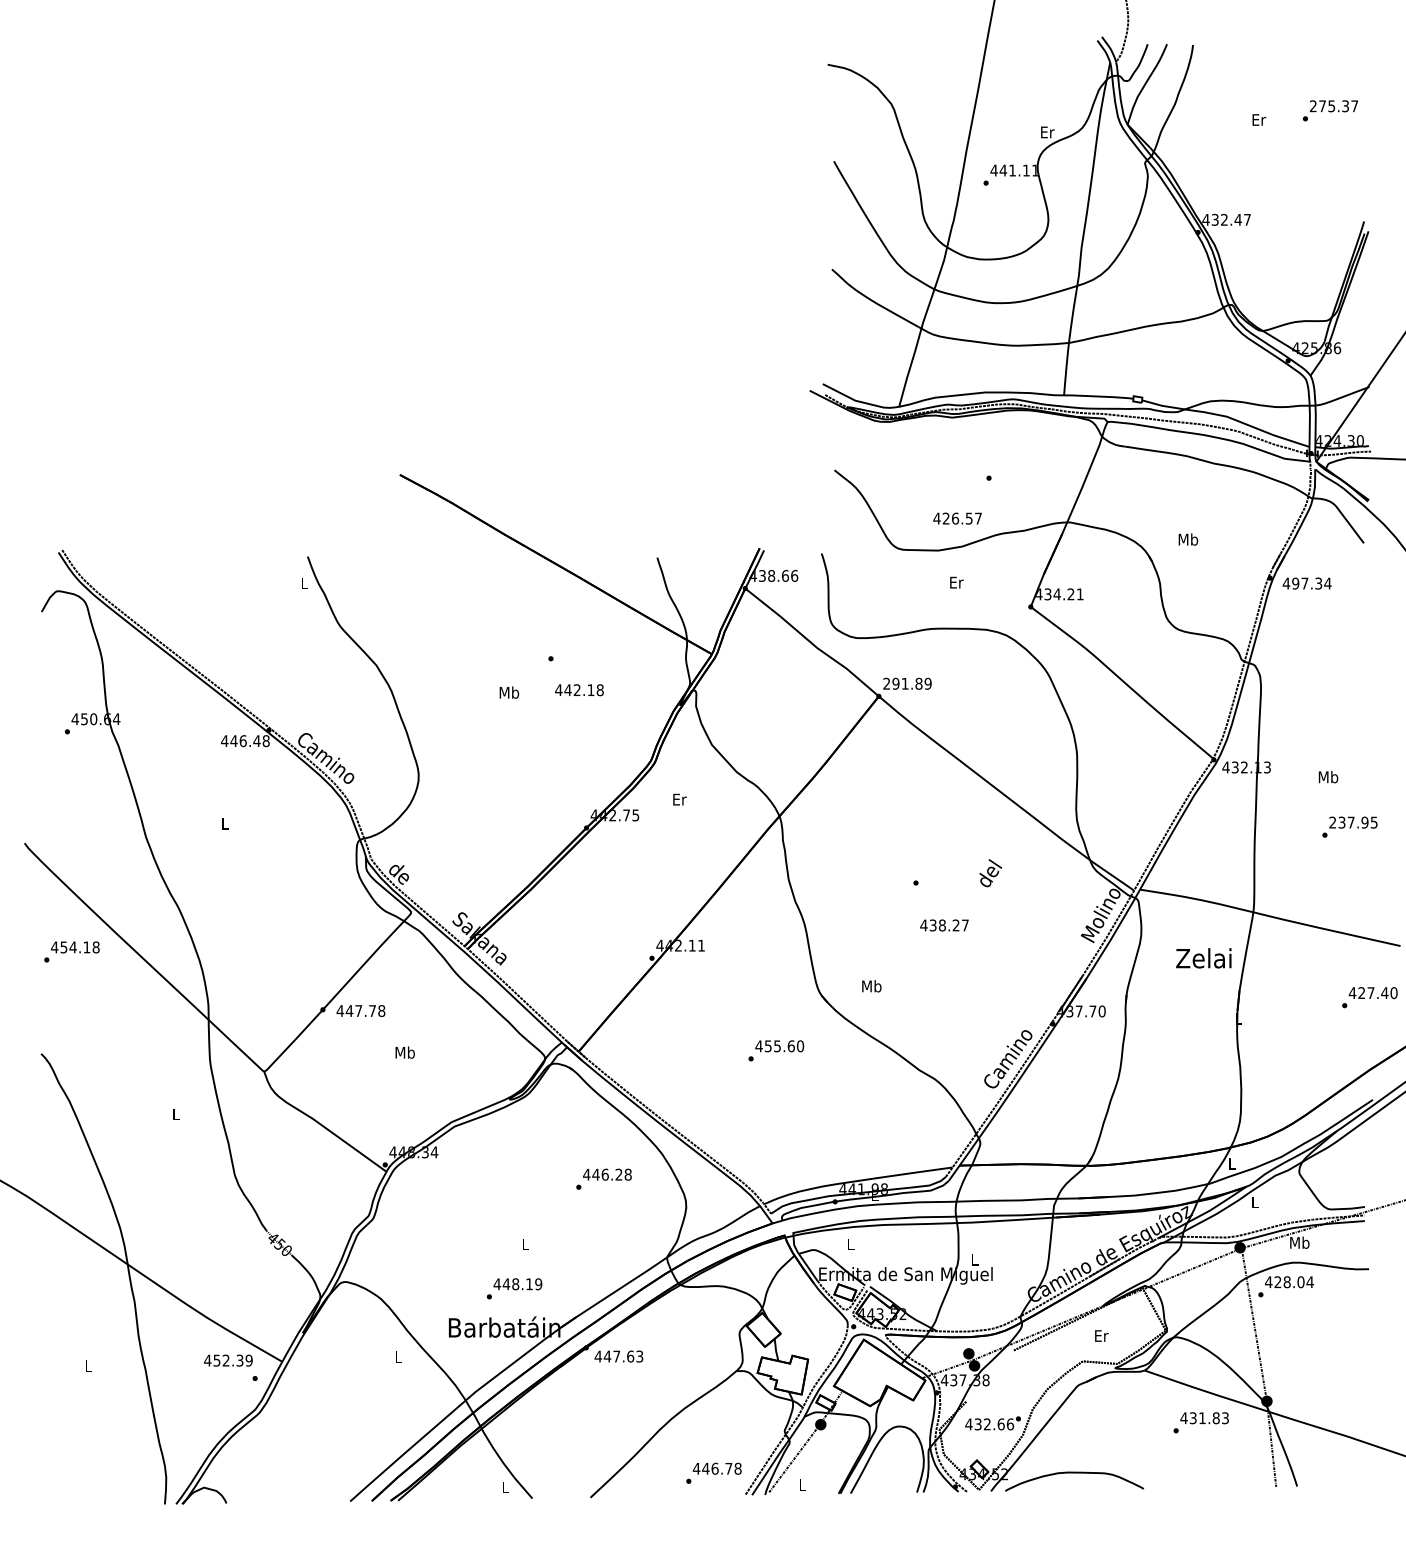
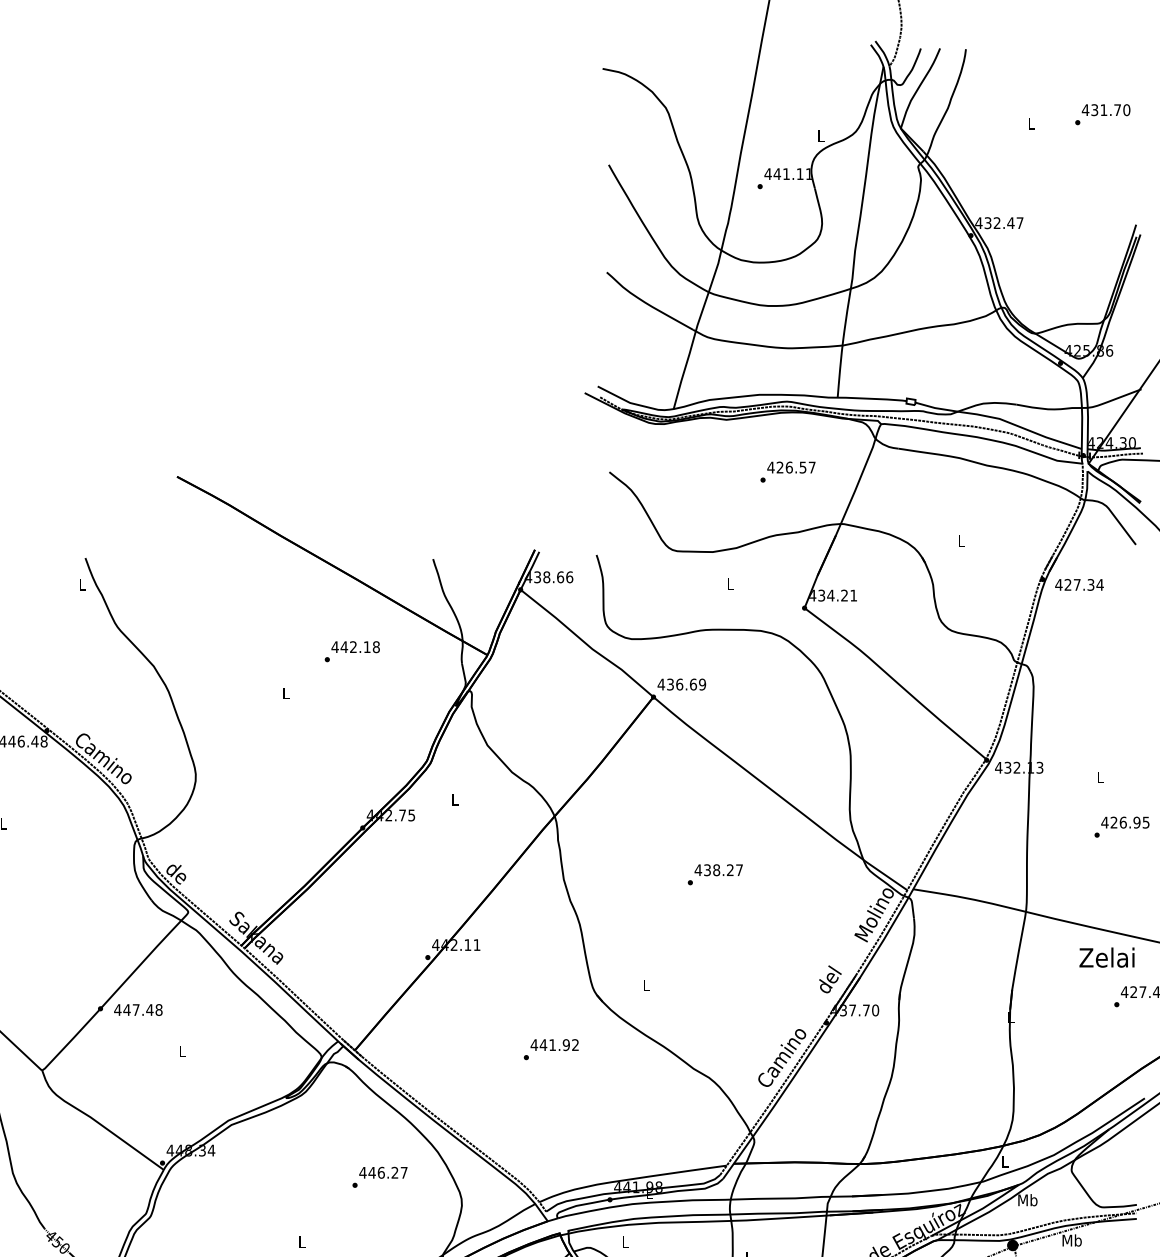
text: (1333, 106) -> (1105, 110), 275.37 -> 431.70
text: (1259, 119) -> (1032, 123), Er -> L
text: (1047, 132) -> (821, 136), Er -> L
text: (957, 518) -> (791, 467), moved
text: (1188, 539) -> (961, 541), Mb -> L
text: (956, 582) -> (730, 583), Er -> L
text: (1295, 583) -> (1067, 584), 497.34 -> 427.34
text: (902, 683) -> (676, 684), 291.89 -> 436.69
text: (579, 690) -> (355, 647), moved
text: (509, 692) -> (286, 693), Mb -> L
text: (1328, 777) -> (1100, 777), Mb -> L
text: (679, 799) -> (455, 799), Er -> L
text: (1341, 822) -> (1113, 822), 237.95 -> 426.95
text: (990, 873) -> (830, 979), moved
text: (944, 925) -> (718, 870), moved
text: (1203, 958) -> (1106, 957), moved
text: (871, 986) -> (646, 985), Mb -> L
text: (372, 1010) -> (149, 1009), 447.78 -> 447.48
text: (784, 1046) -> (559, 1045), 455.60 -> 441.92
text: (404, 1052) -> (181, 1051), Mb -> L
text: (627, 1174) -> (403, 1172), 446.28 -> 446.27
text: (1254, 1202) -> (1027, 1200), L -> Mb

